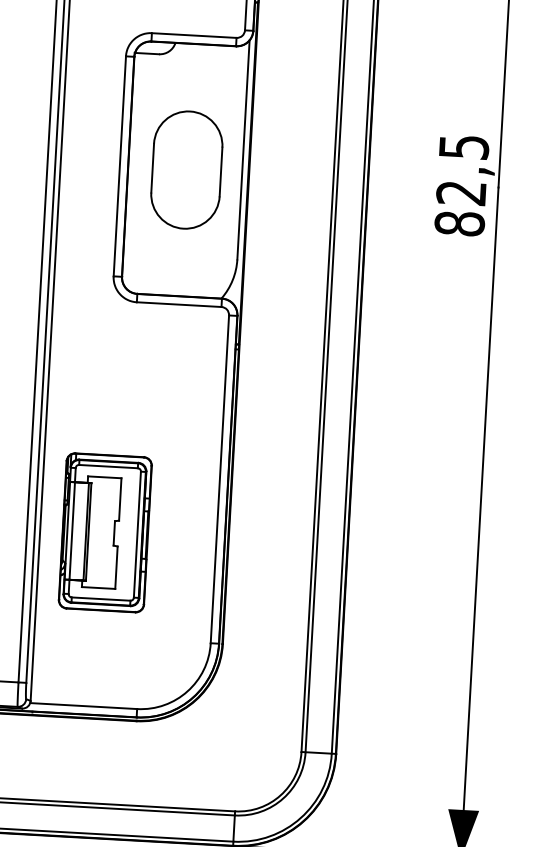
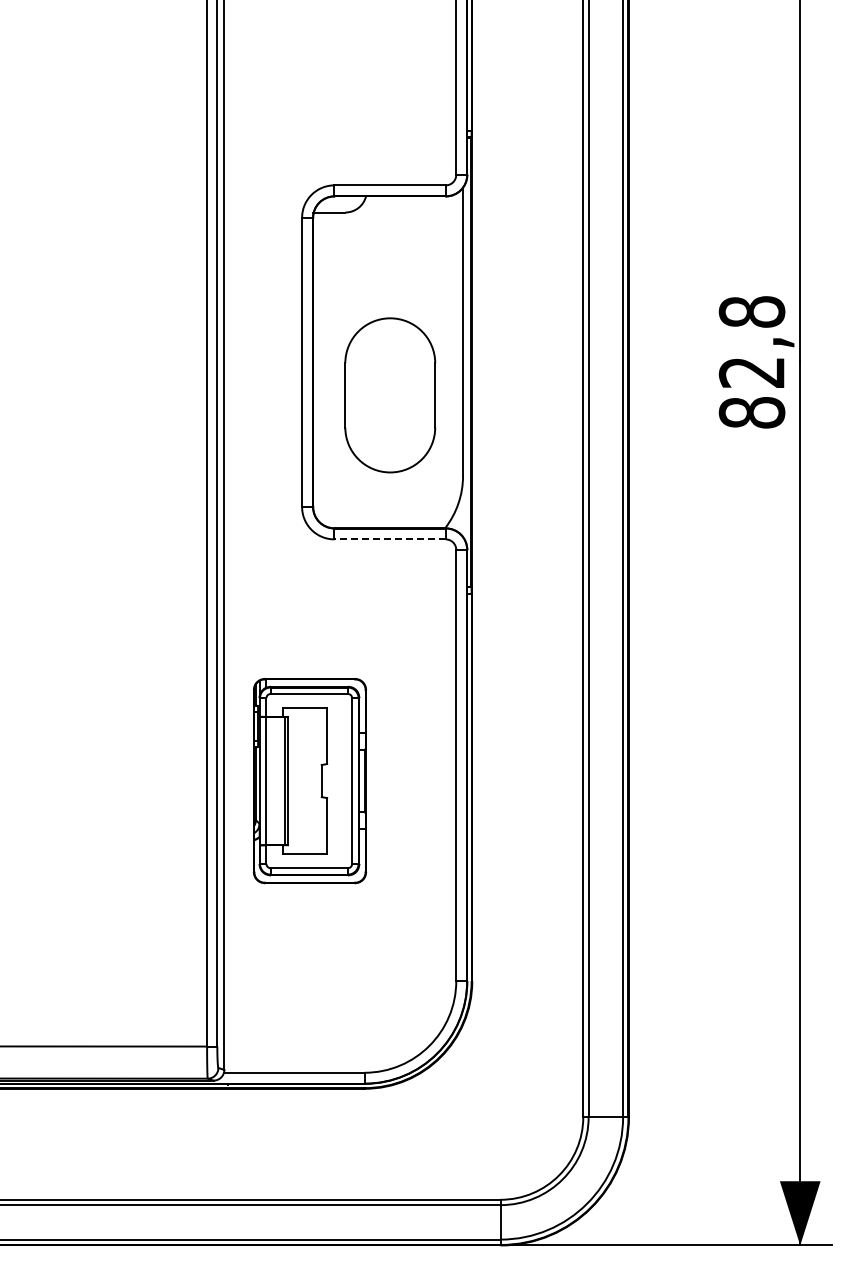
text: (463, 146) -> (751, 311), 82,5 -> 82,8
part: (187, 170) -> (390, 395), moved
line: (179, 304) -> (390, 539), solid -> dashed
part: (104, 533) -> (309, 781), moved

